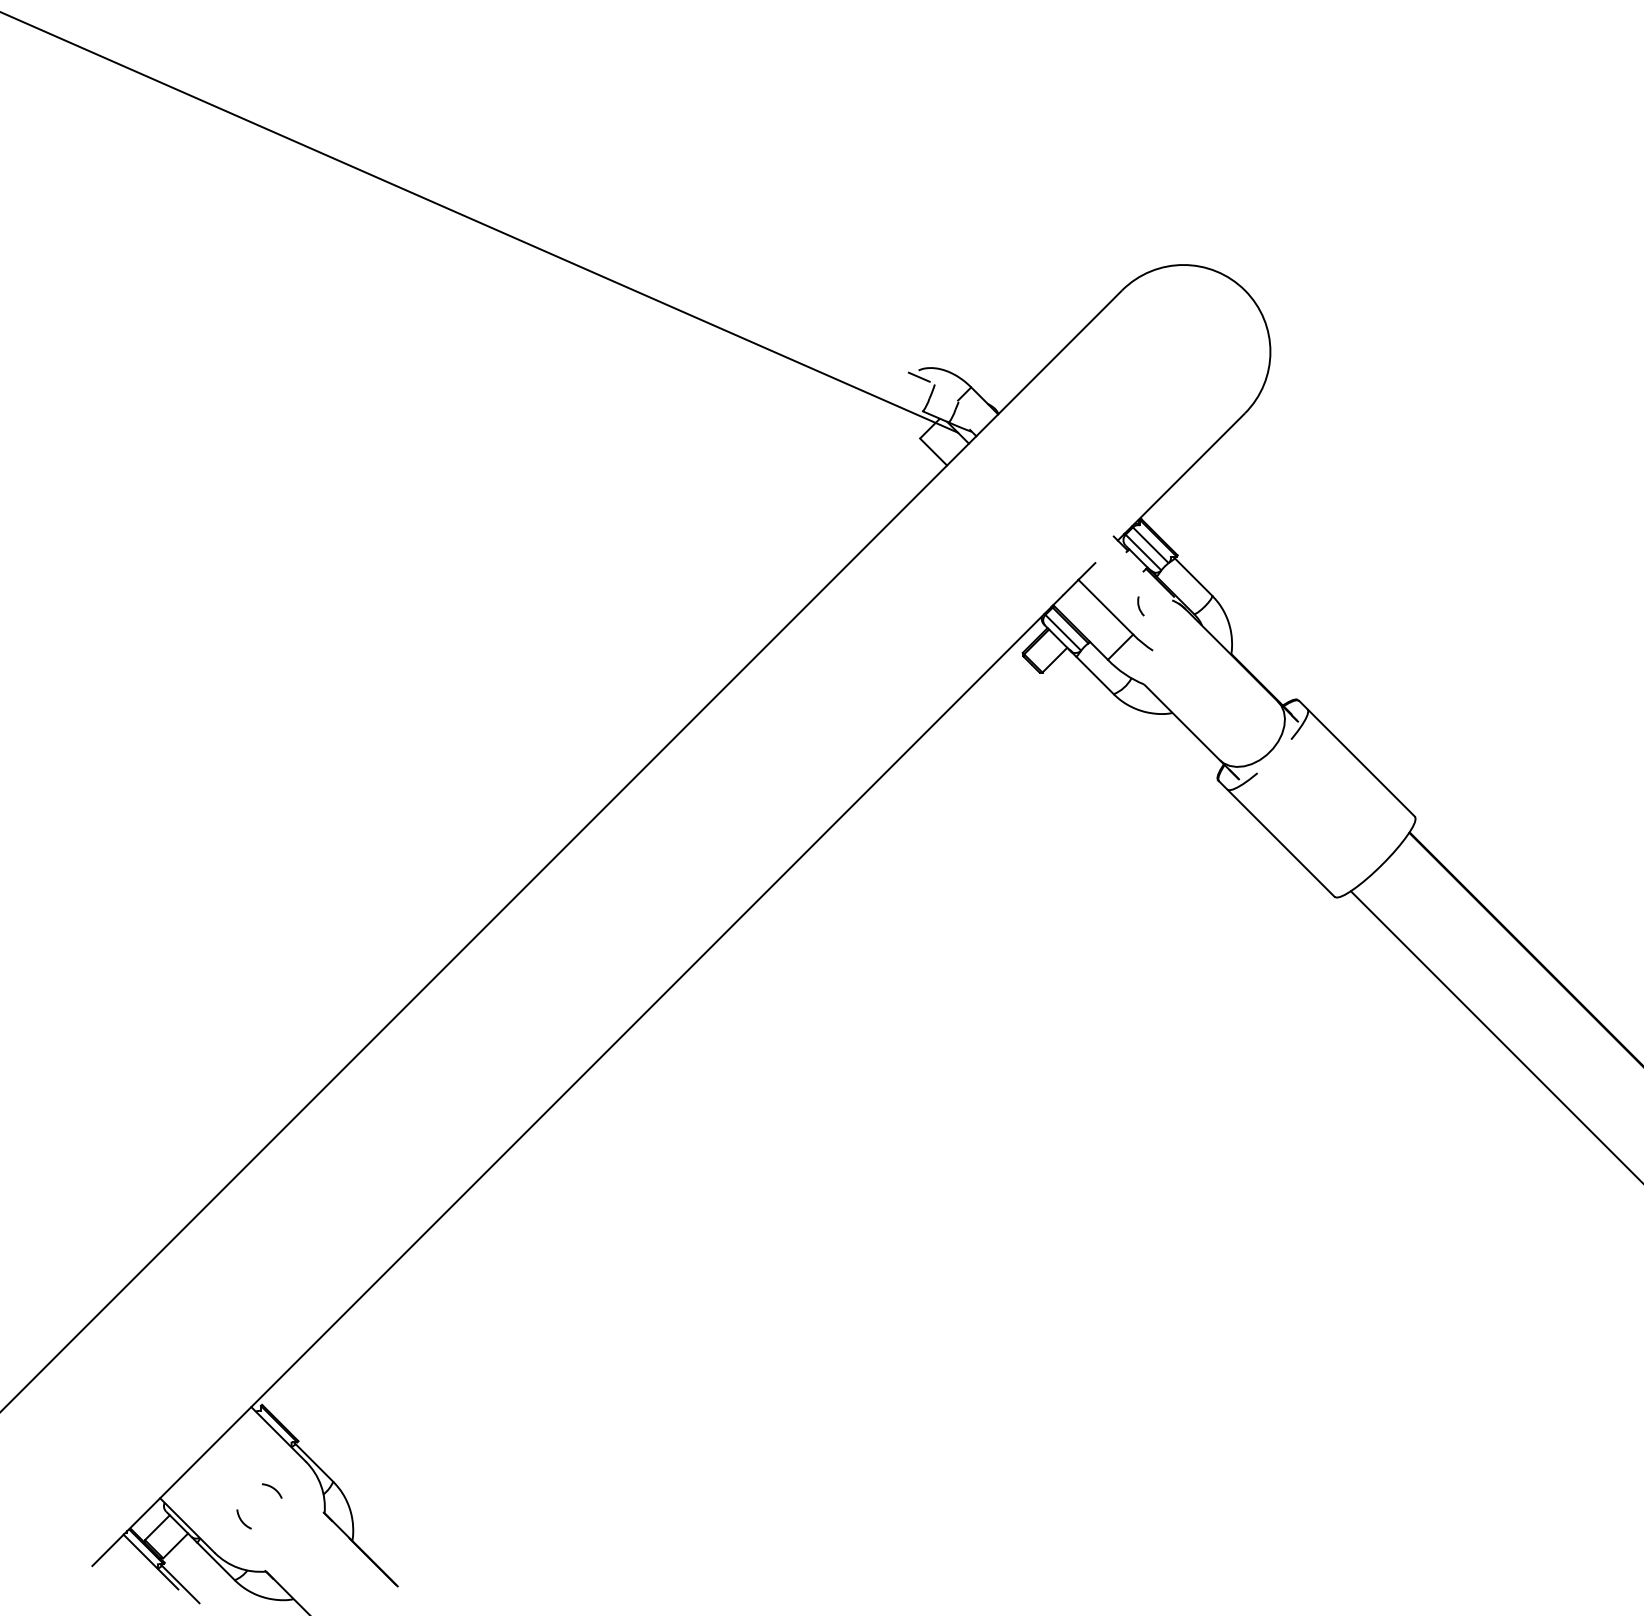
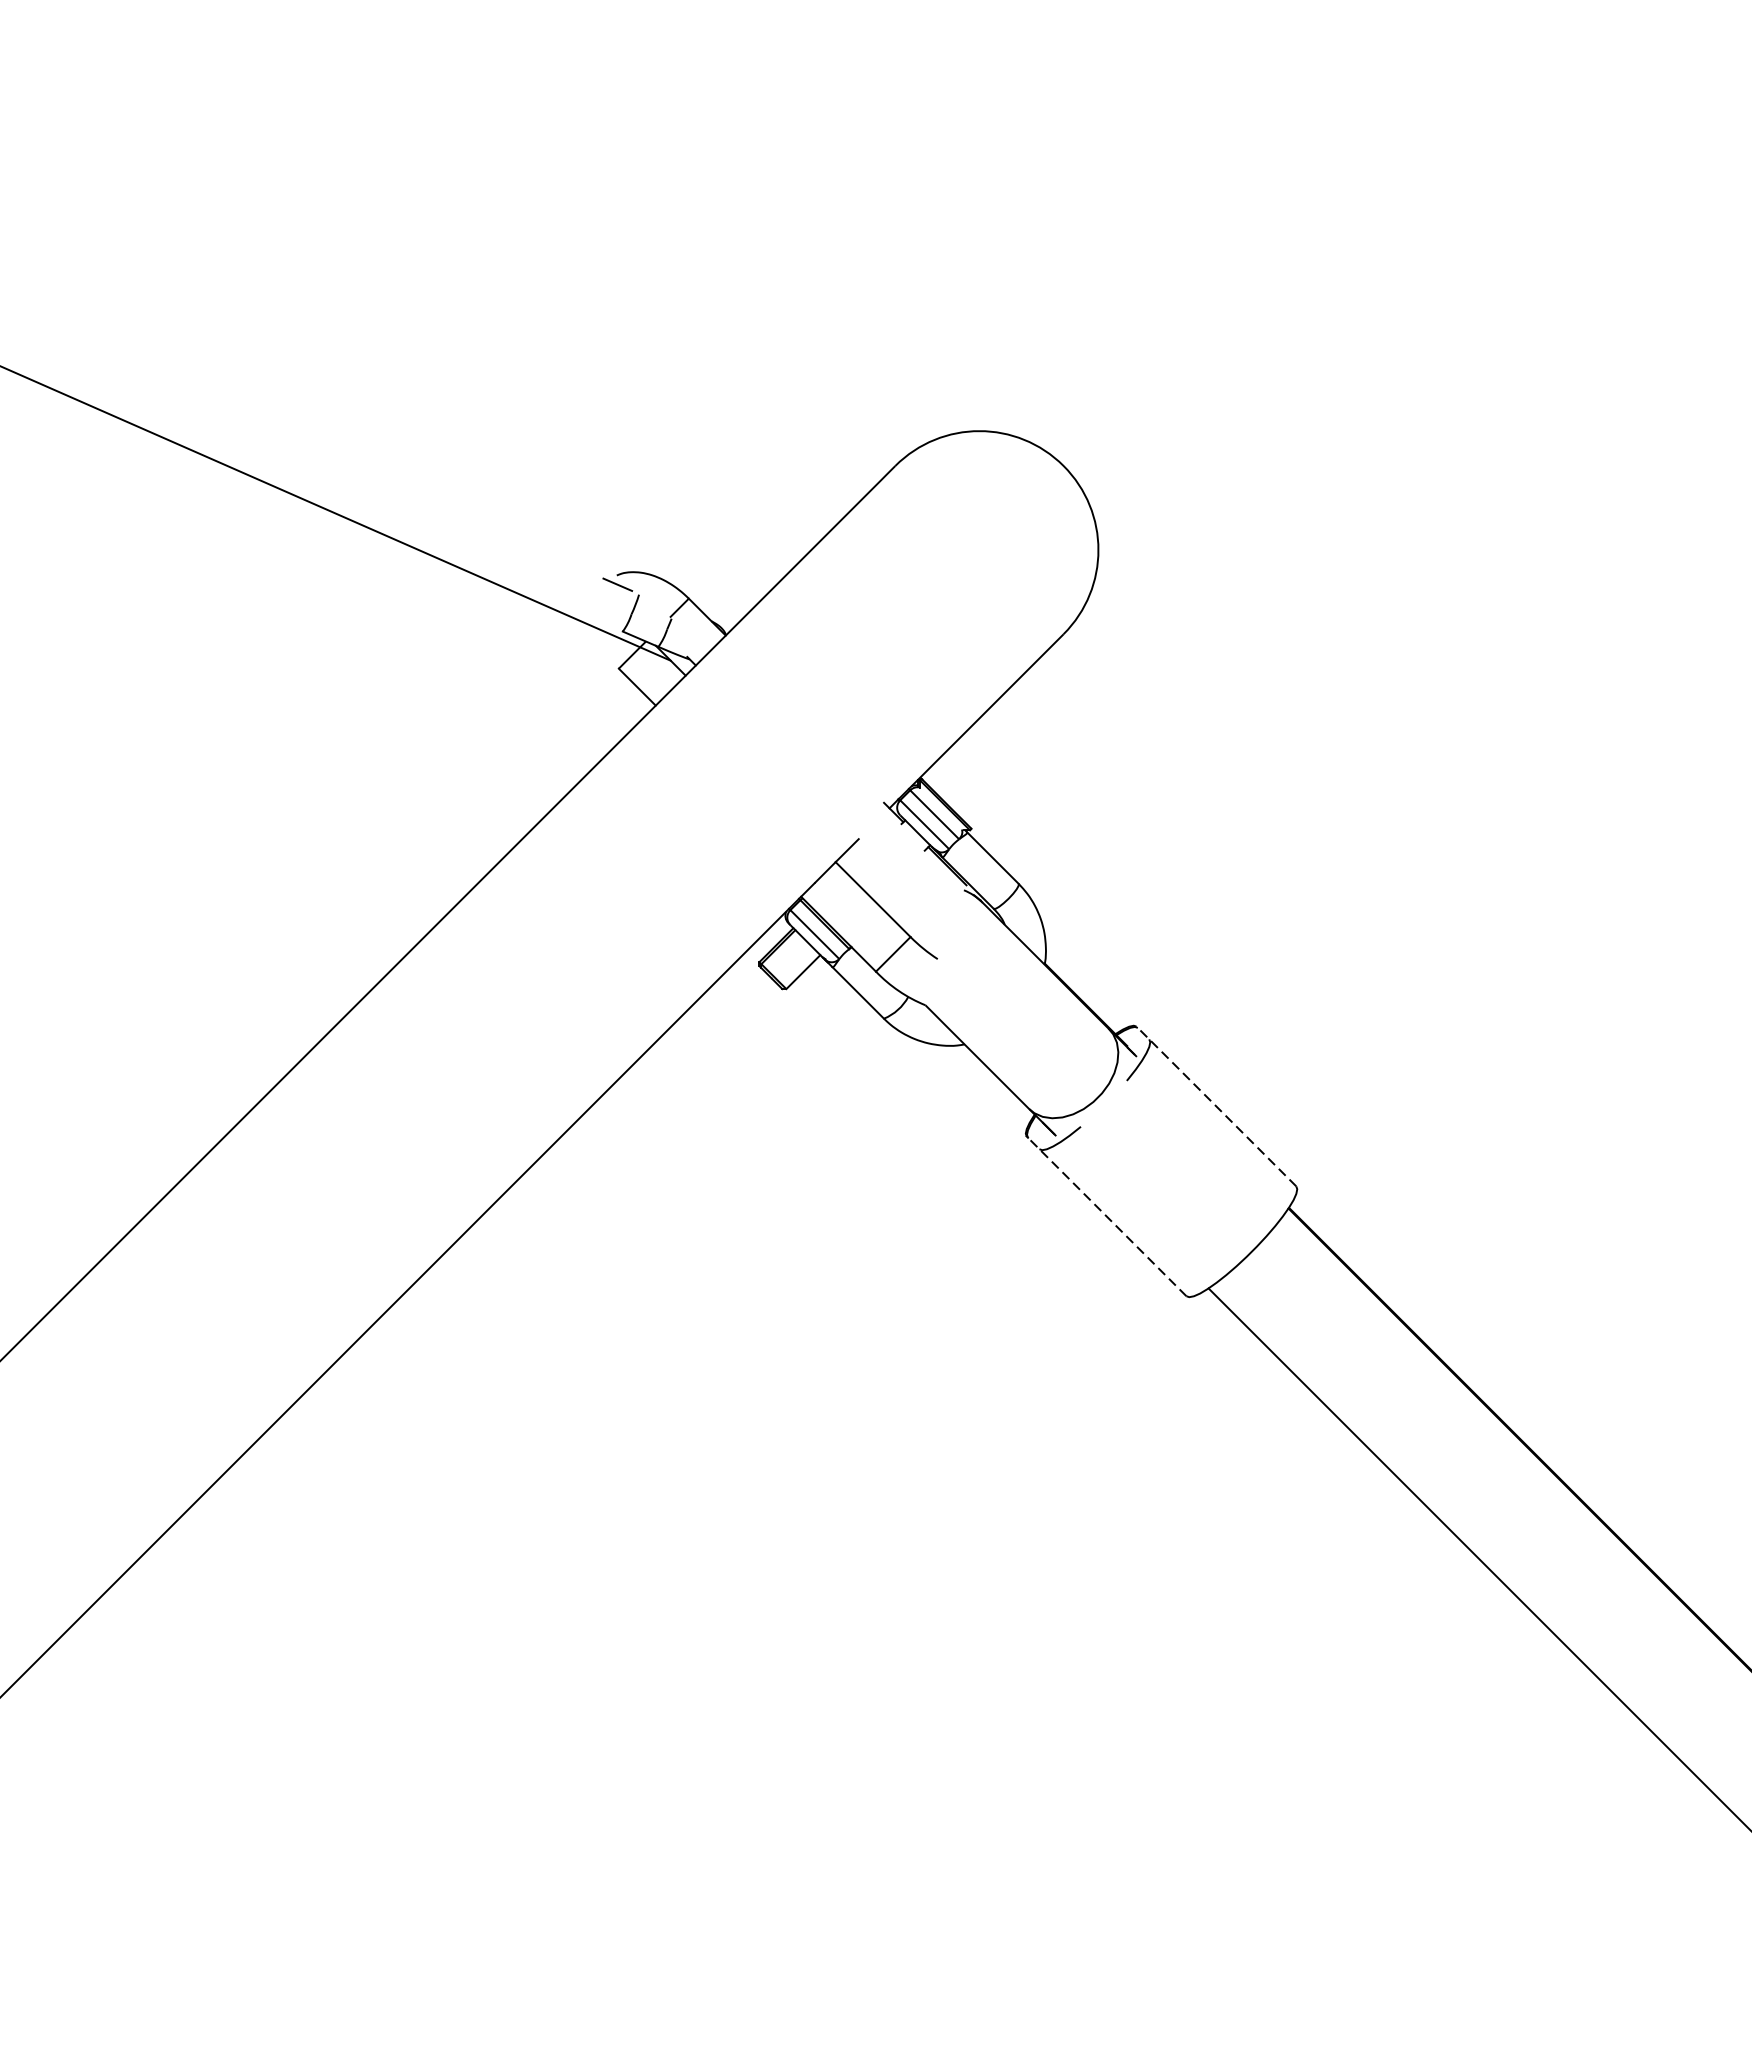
arc: (1139, 606) -> (919, 898), removed
line: (1357, 758) -> (1217, 1106), solid -> dashed
line: (1276, 839) -> (1106, 1217), solid -> dashed

